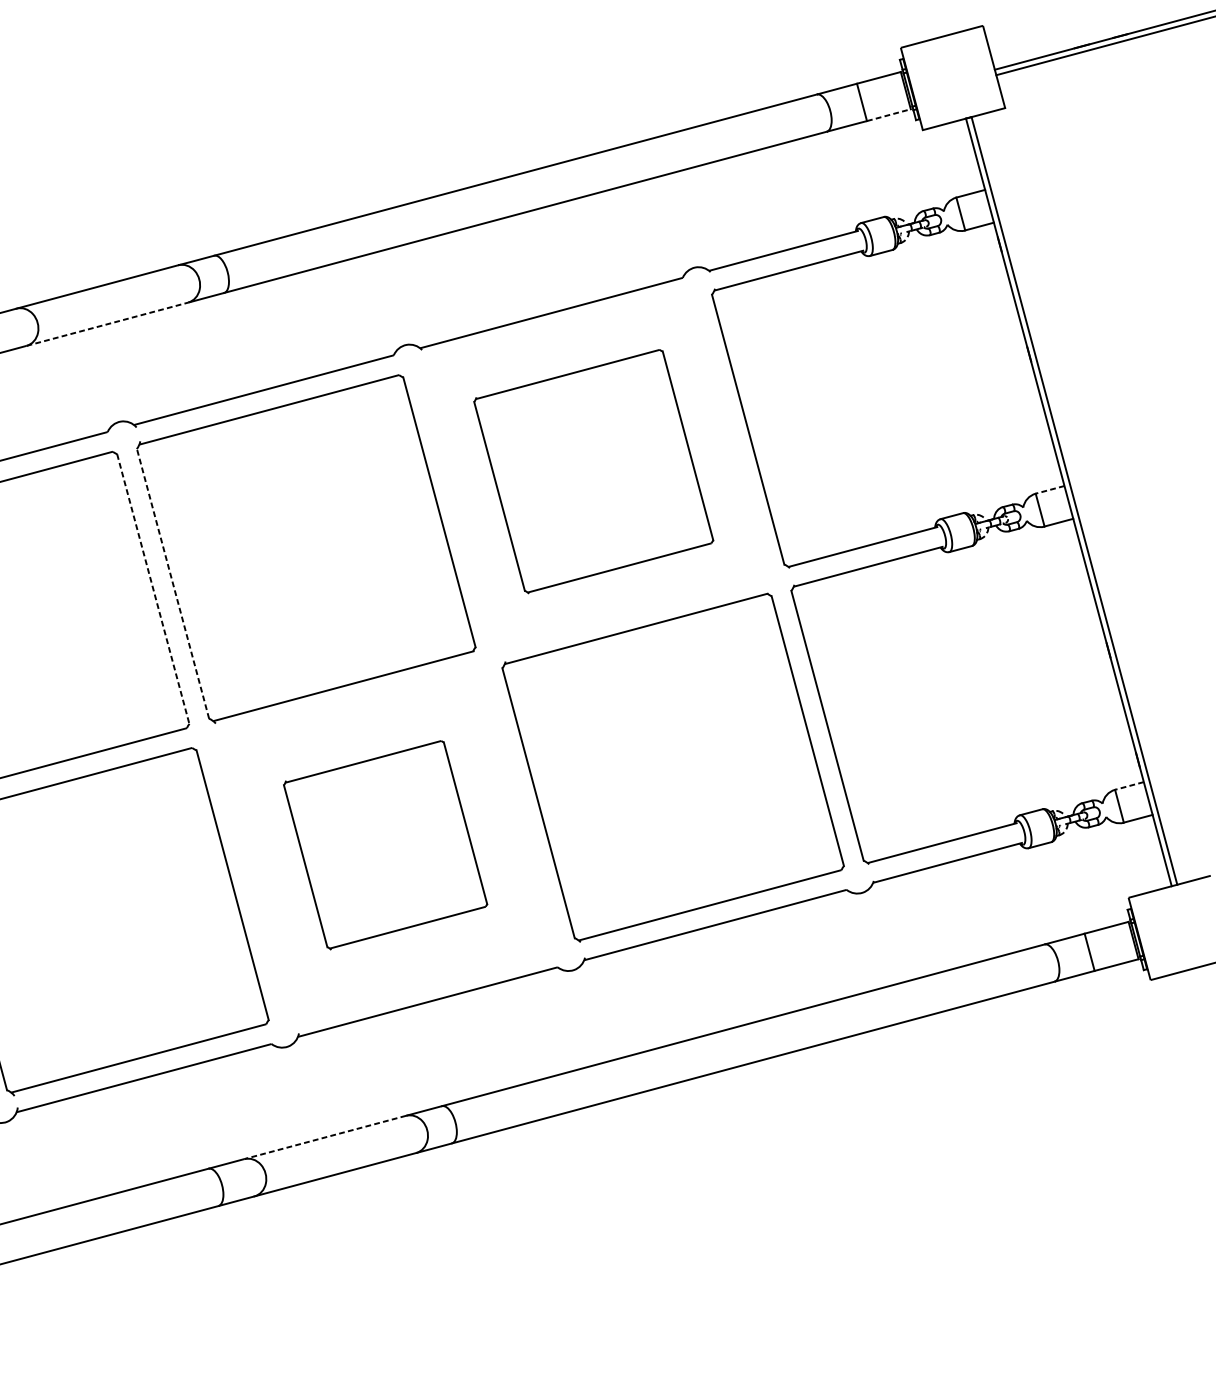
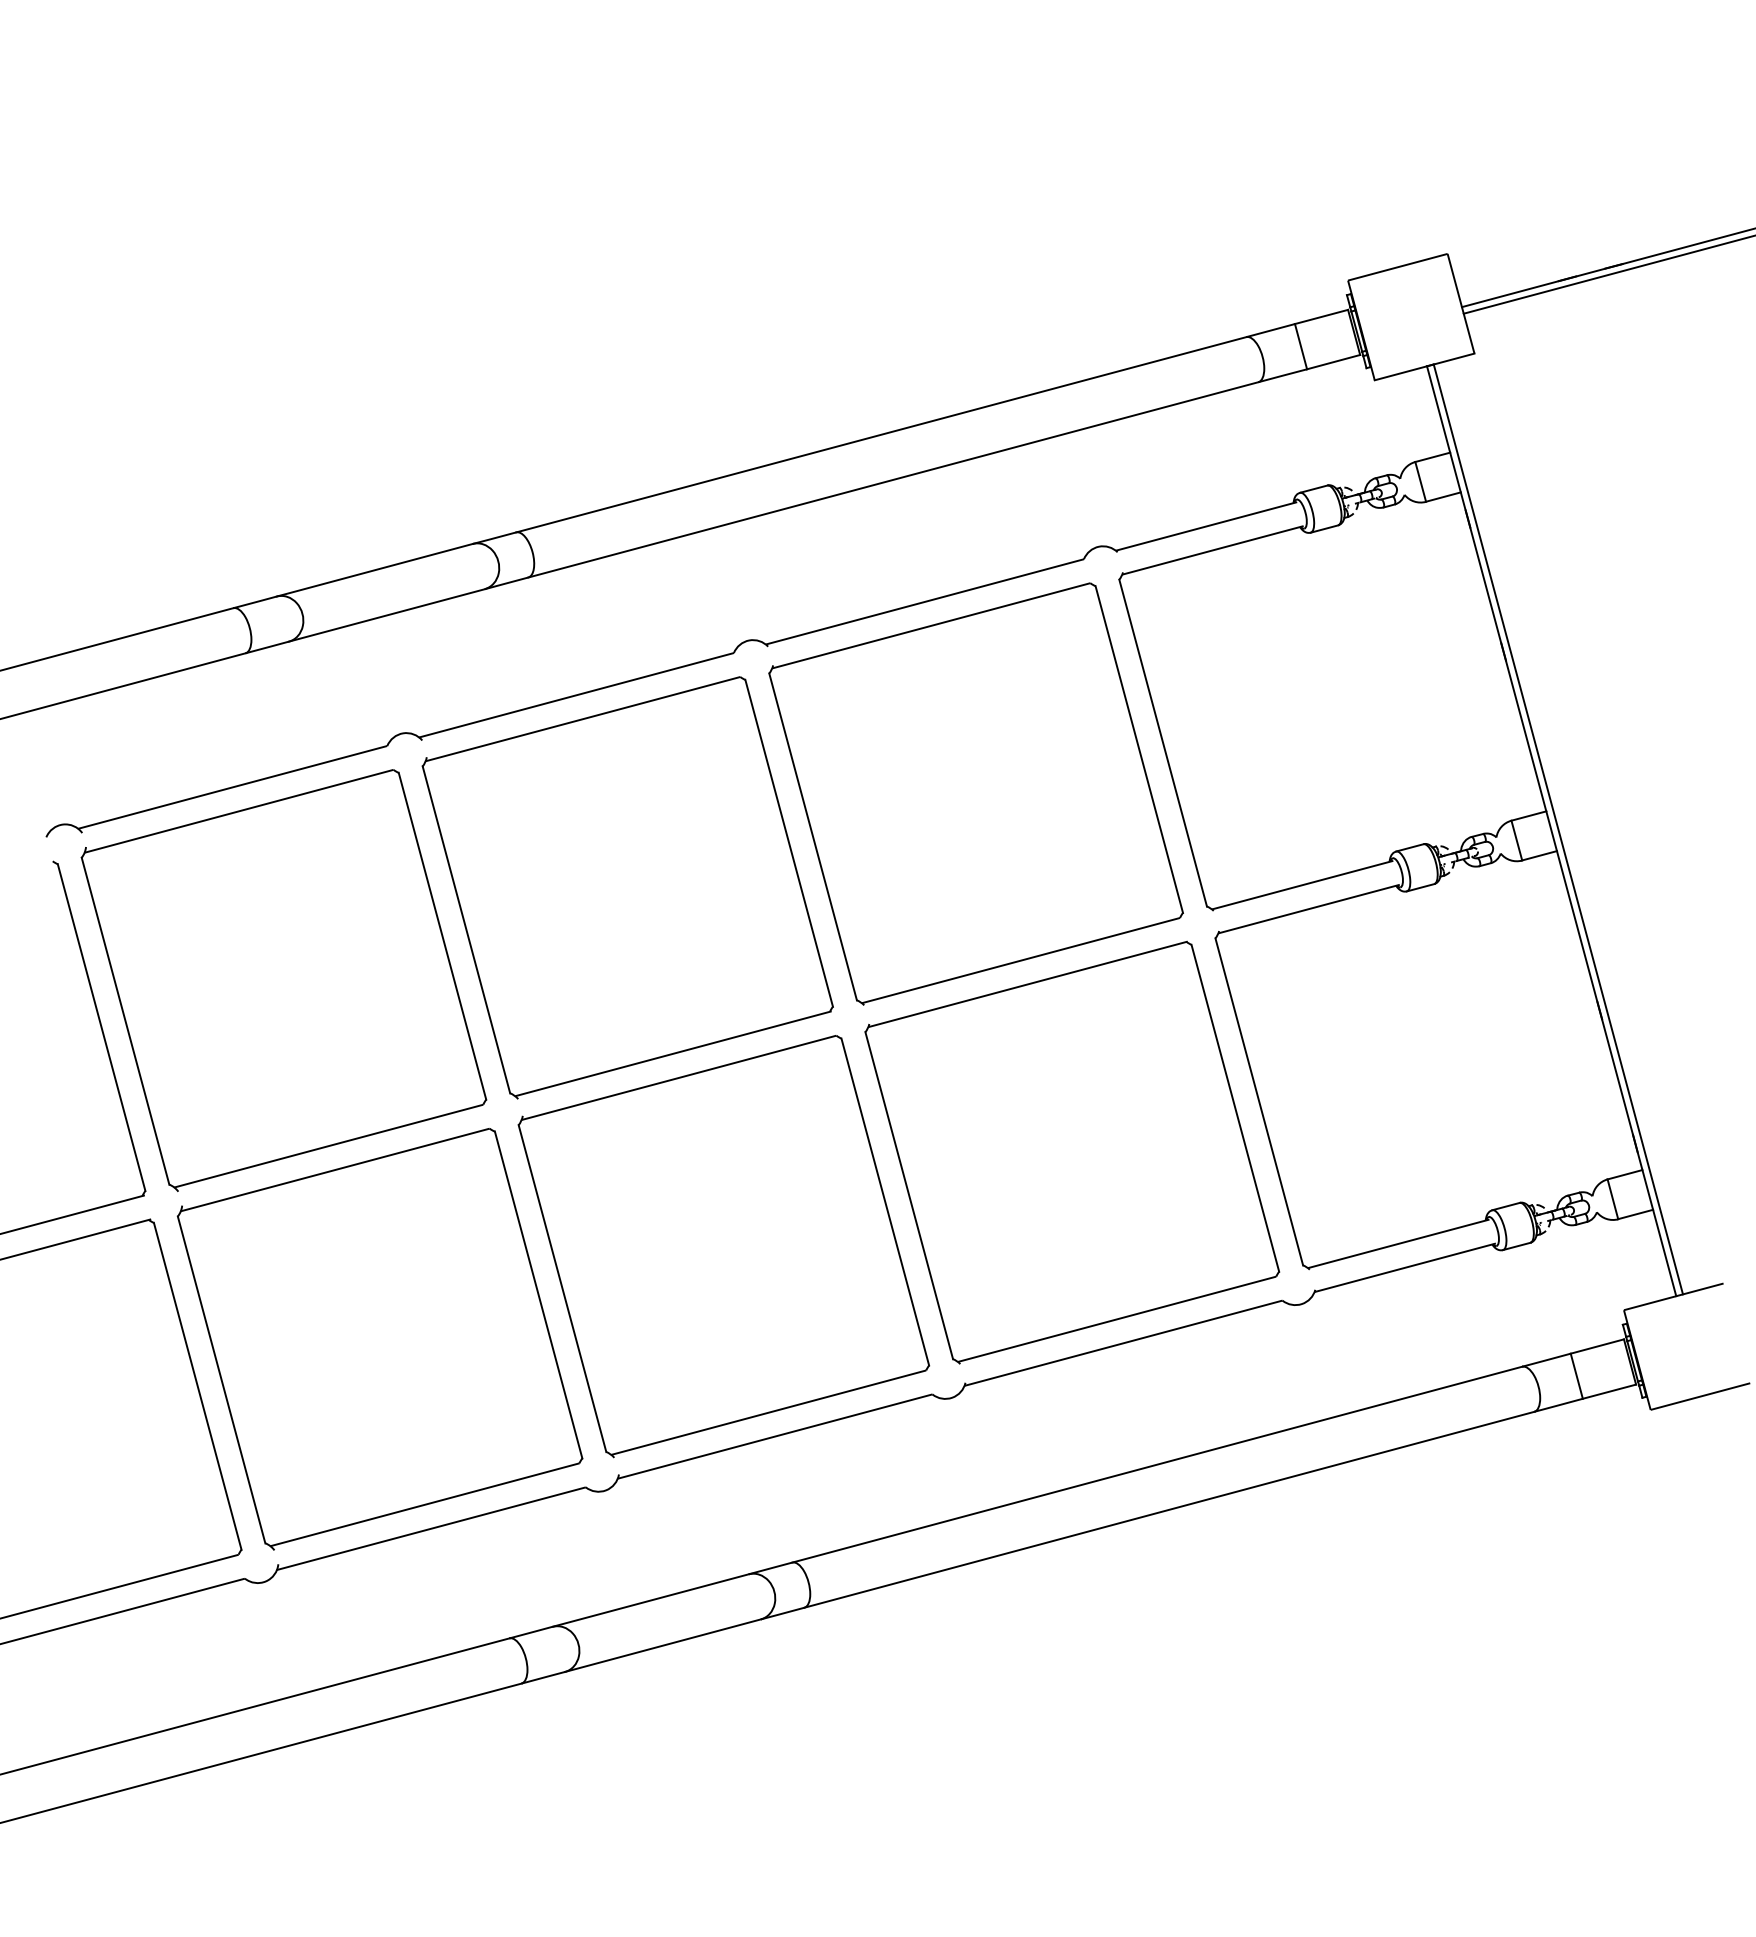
line: (889, 115) -> (1334, 362), dashed -> solid
line: (107, 324) -> (387, 615), dashed -> solid
part: (593, 471) -> (975, 793), size x1.43
line: (1049, 490) -> (1528, 816), dashed -> solid
line: (173, 583) -> (466, 929), dashed -> solid
line: (153, 589) -> (442, 936), dashed -> solid
line: (1129, 785) -> (1624, 1174), dashed -> solid
part: (385, 845) -> (723, 1246), size x1.67
line: (324, 1137) -> (650, 1600), dashed -> solid

